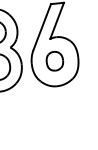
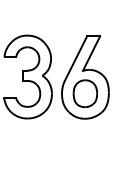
part: (54, 61) -> (84, 93), size x1.43

